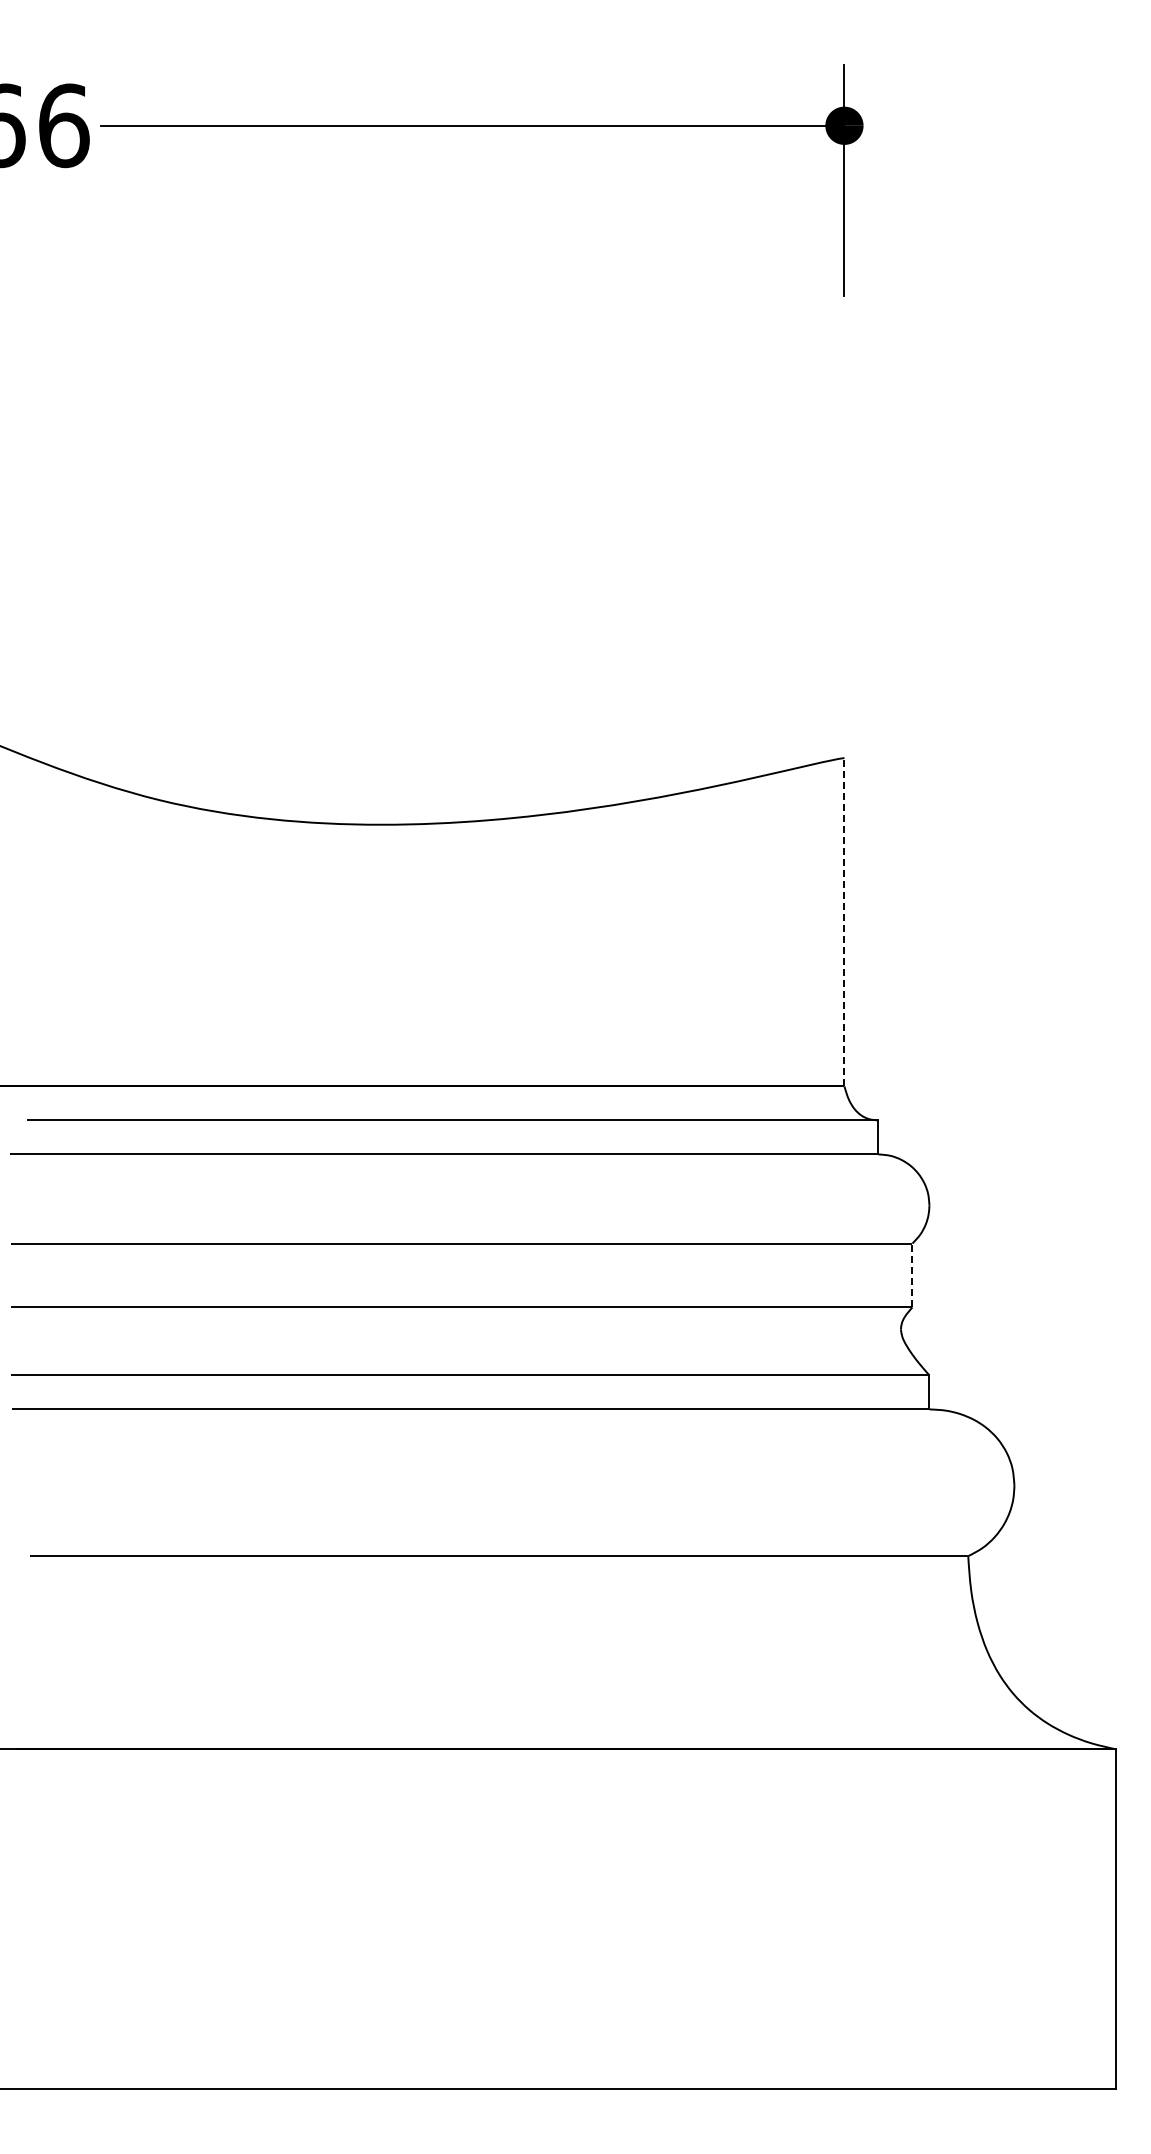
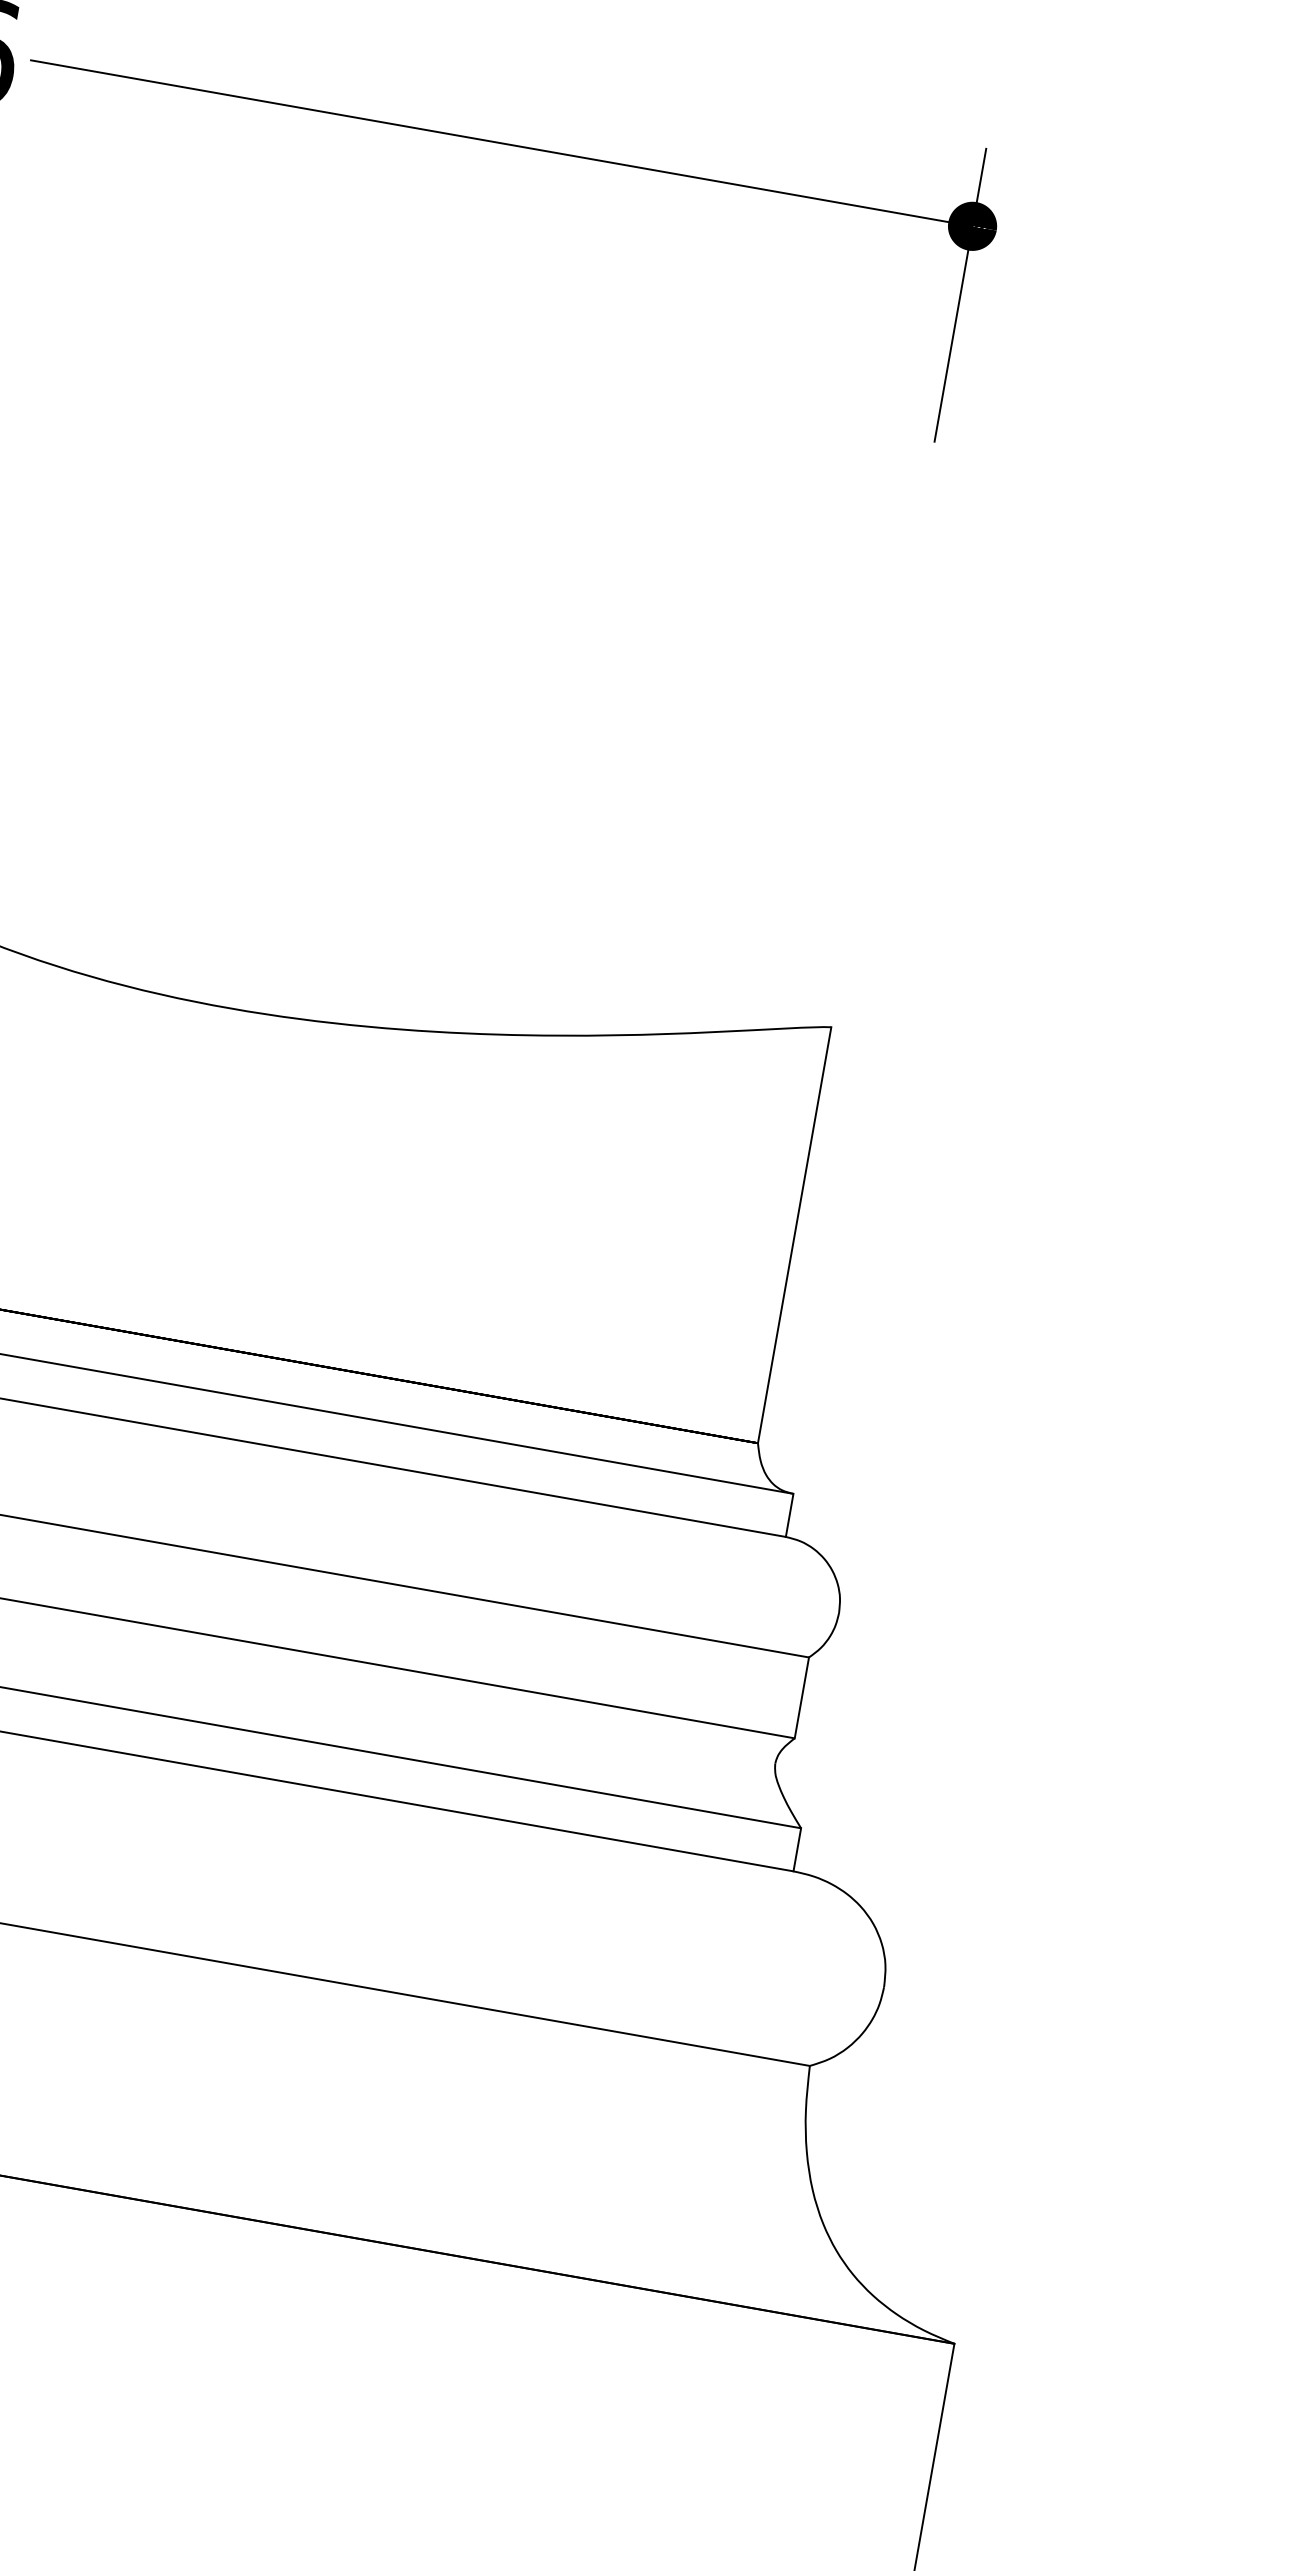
line: (844, 921) -> (794, 1234), dashed -> solid
line: (912, 1275) -> (801, 1697), dashed -> solid

